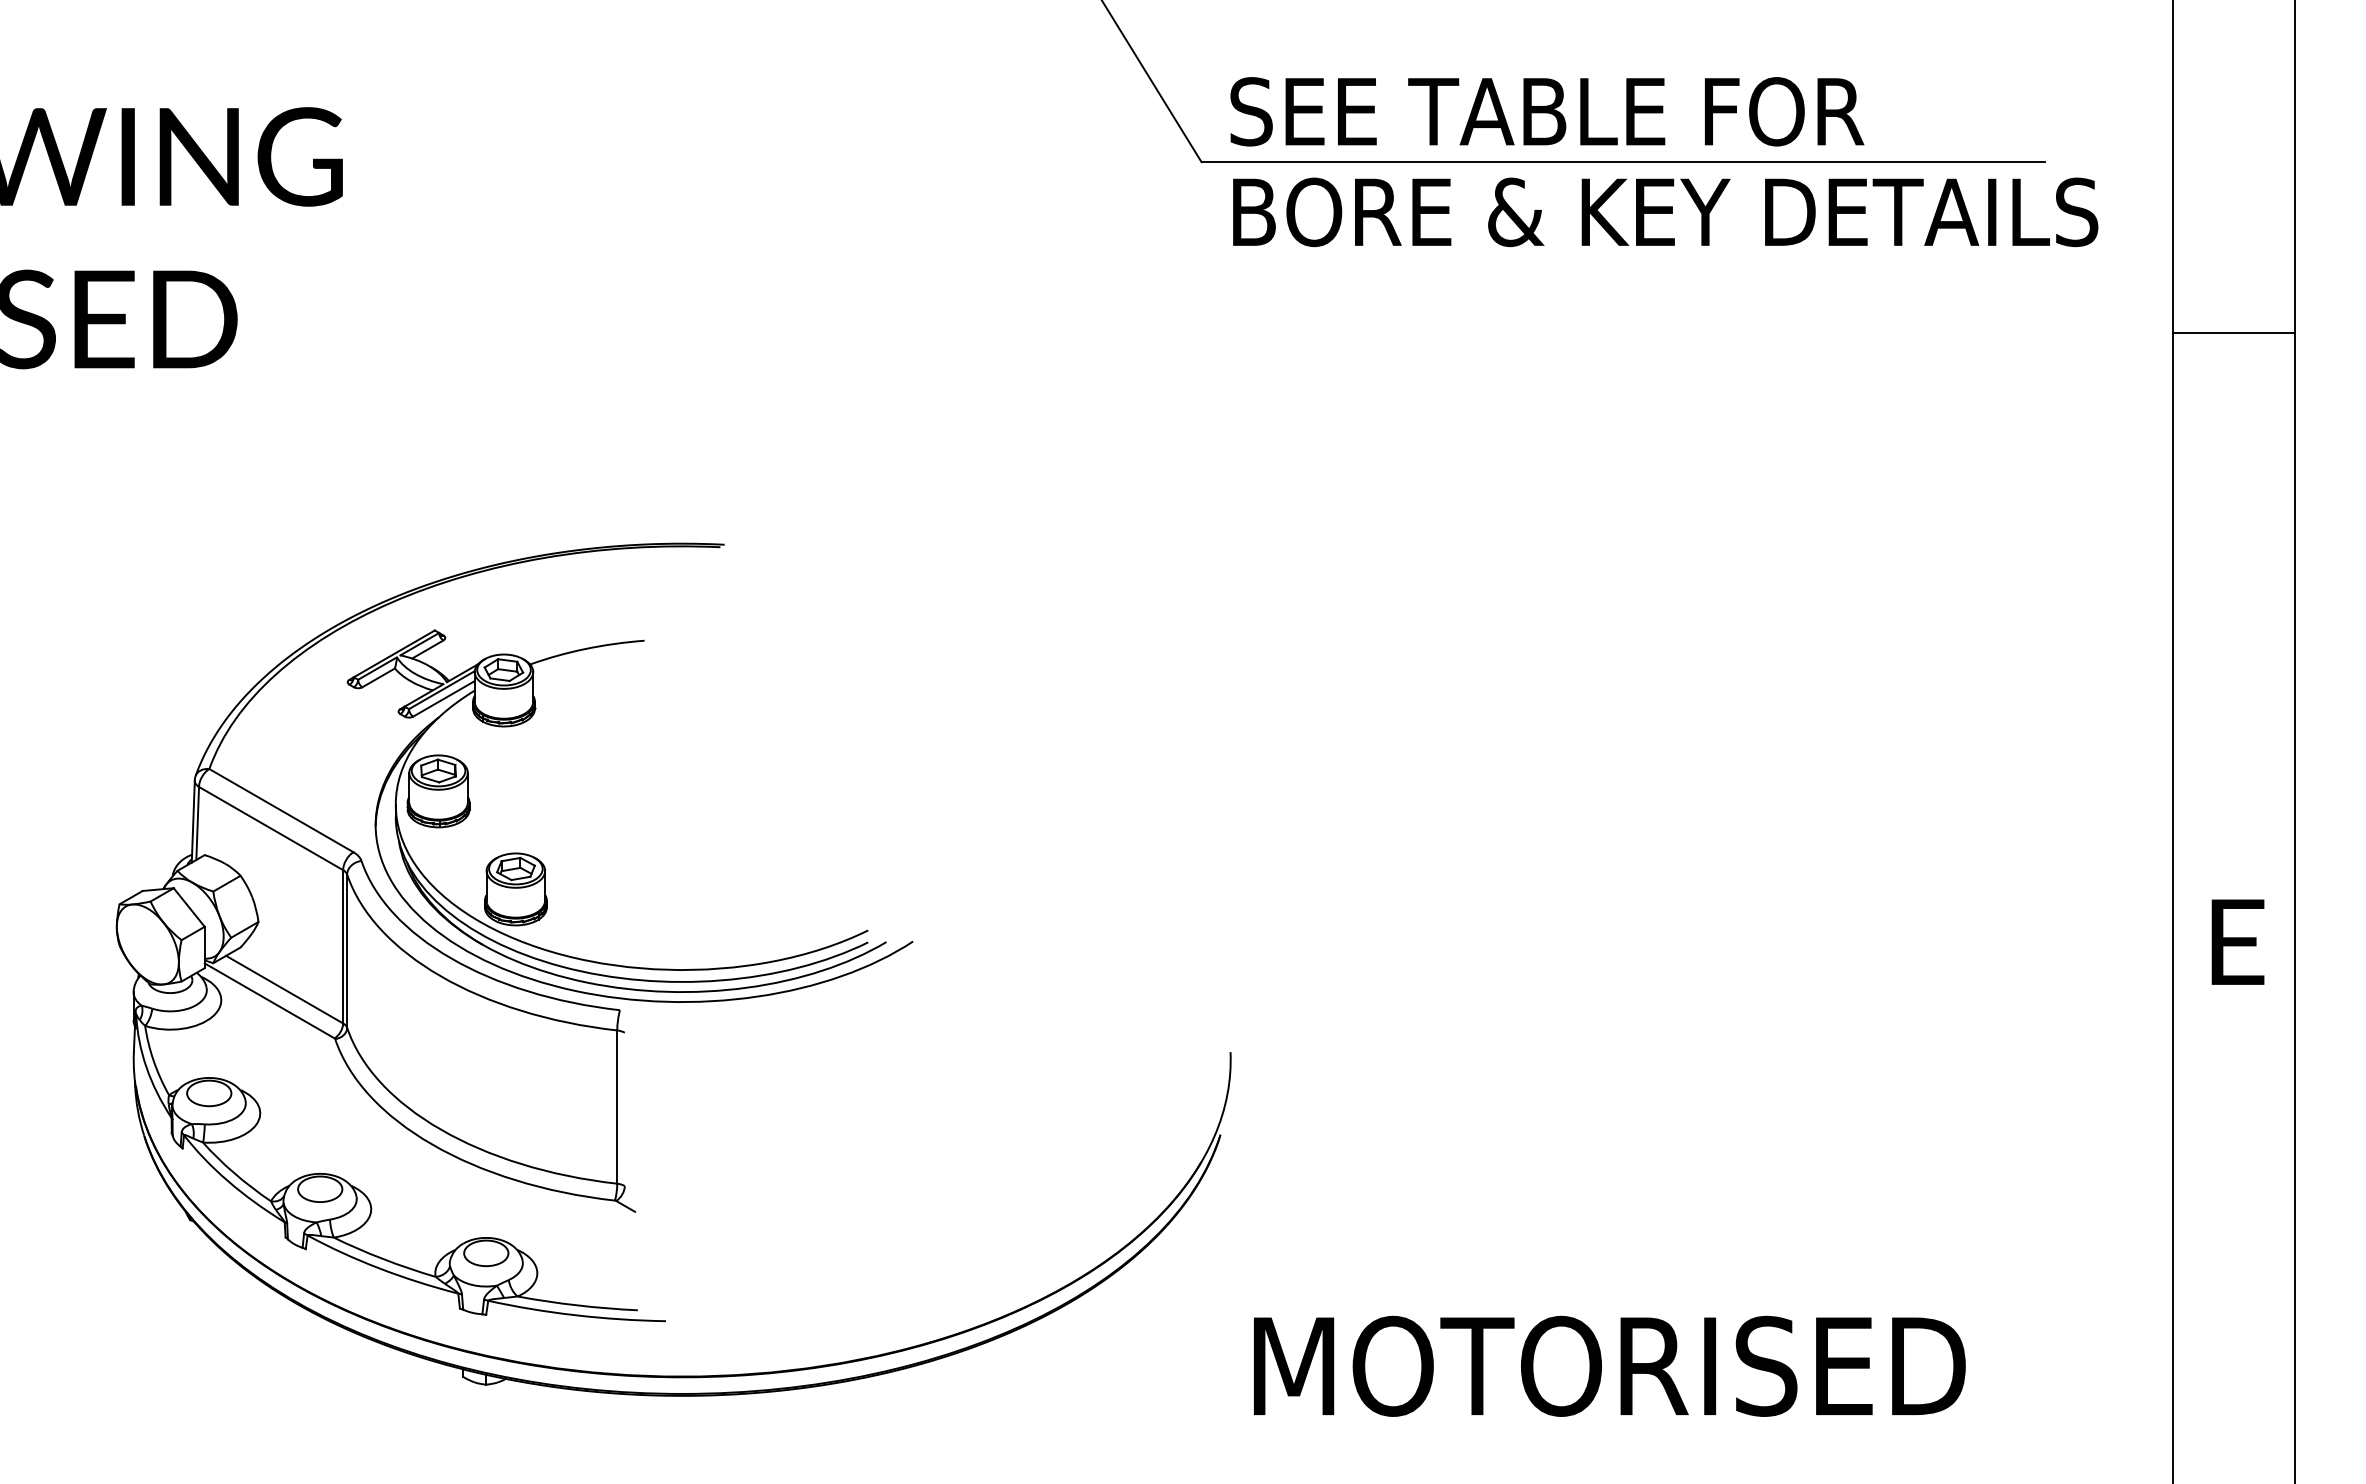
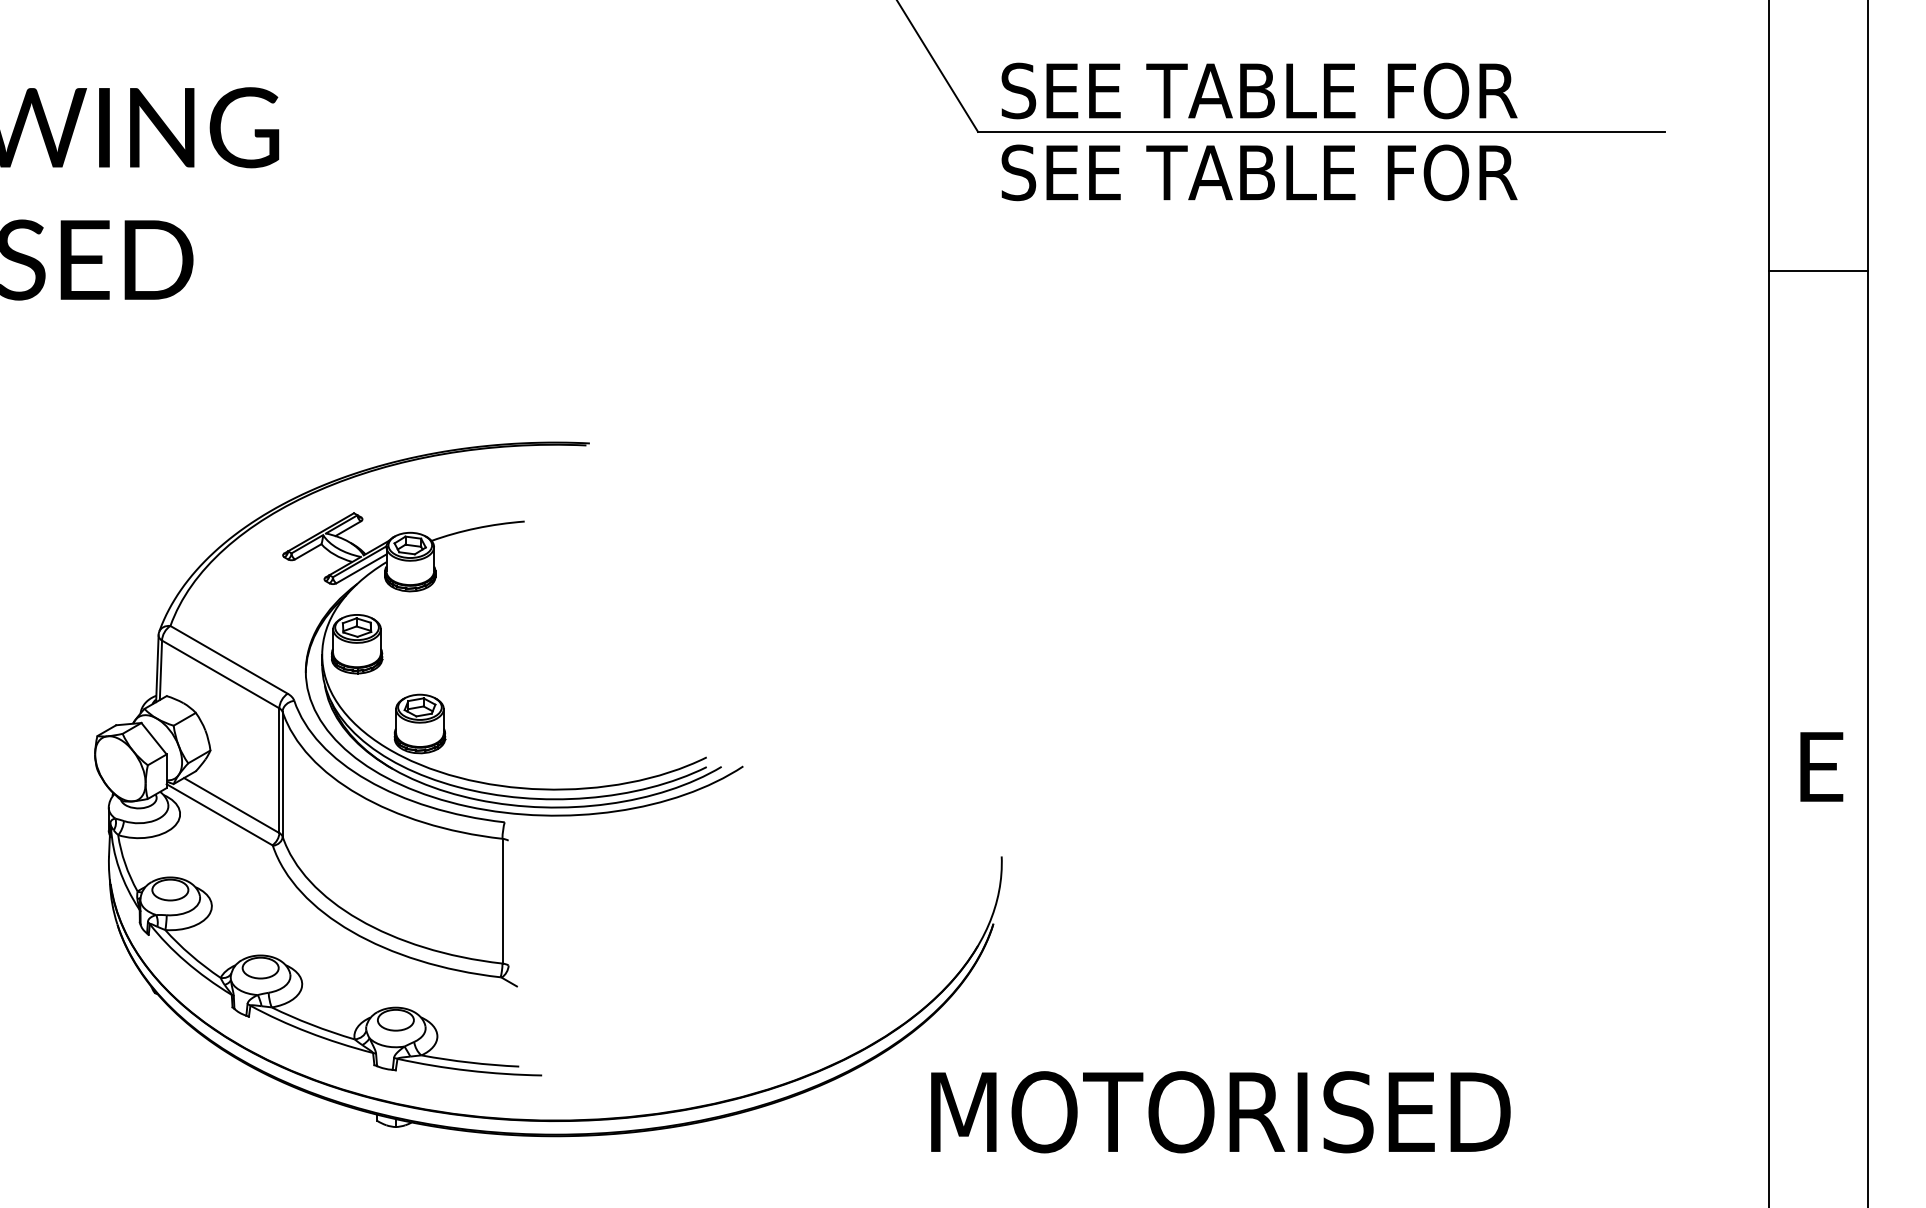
text: (1664, 212) -> (1354, 172), BORE & KEY DETAILS -> SEE TABLE FOR
text: (1609, 1365) -> (1220, 1111), moved

